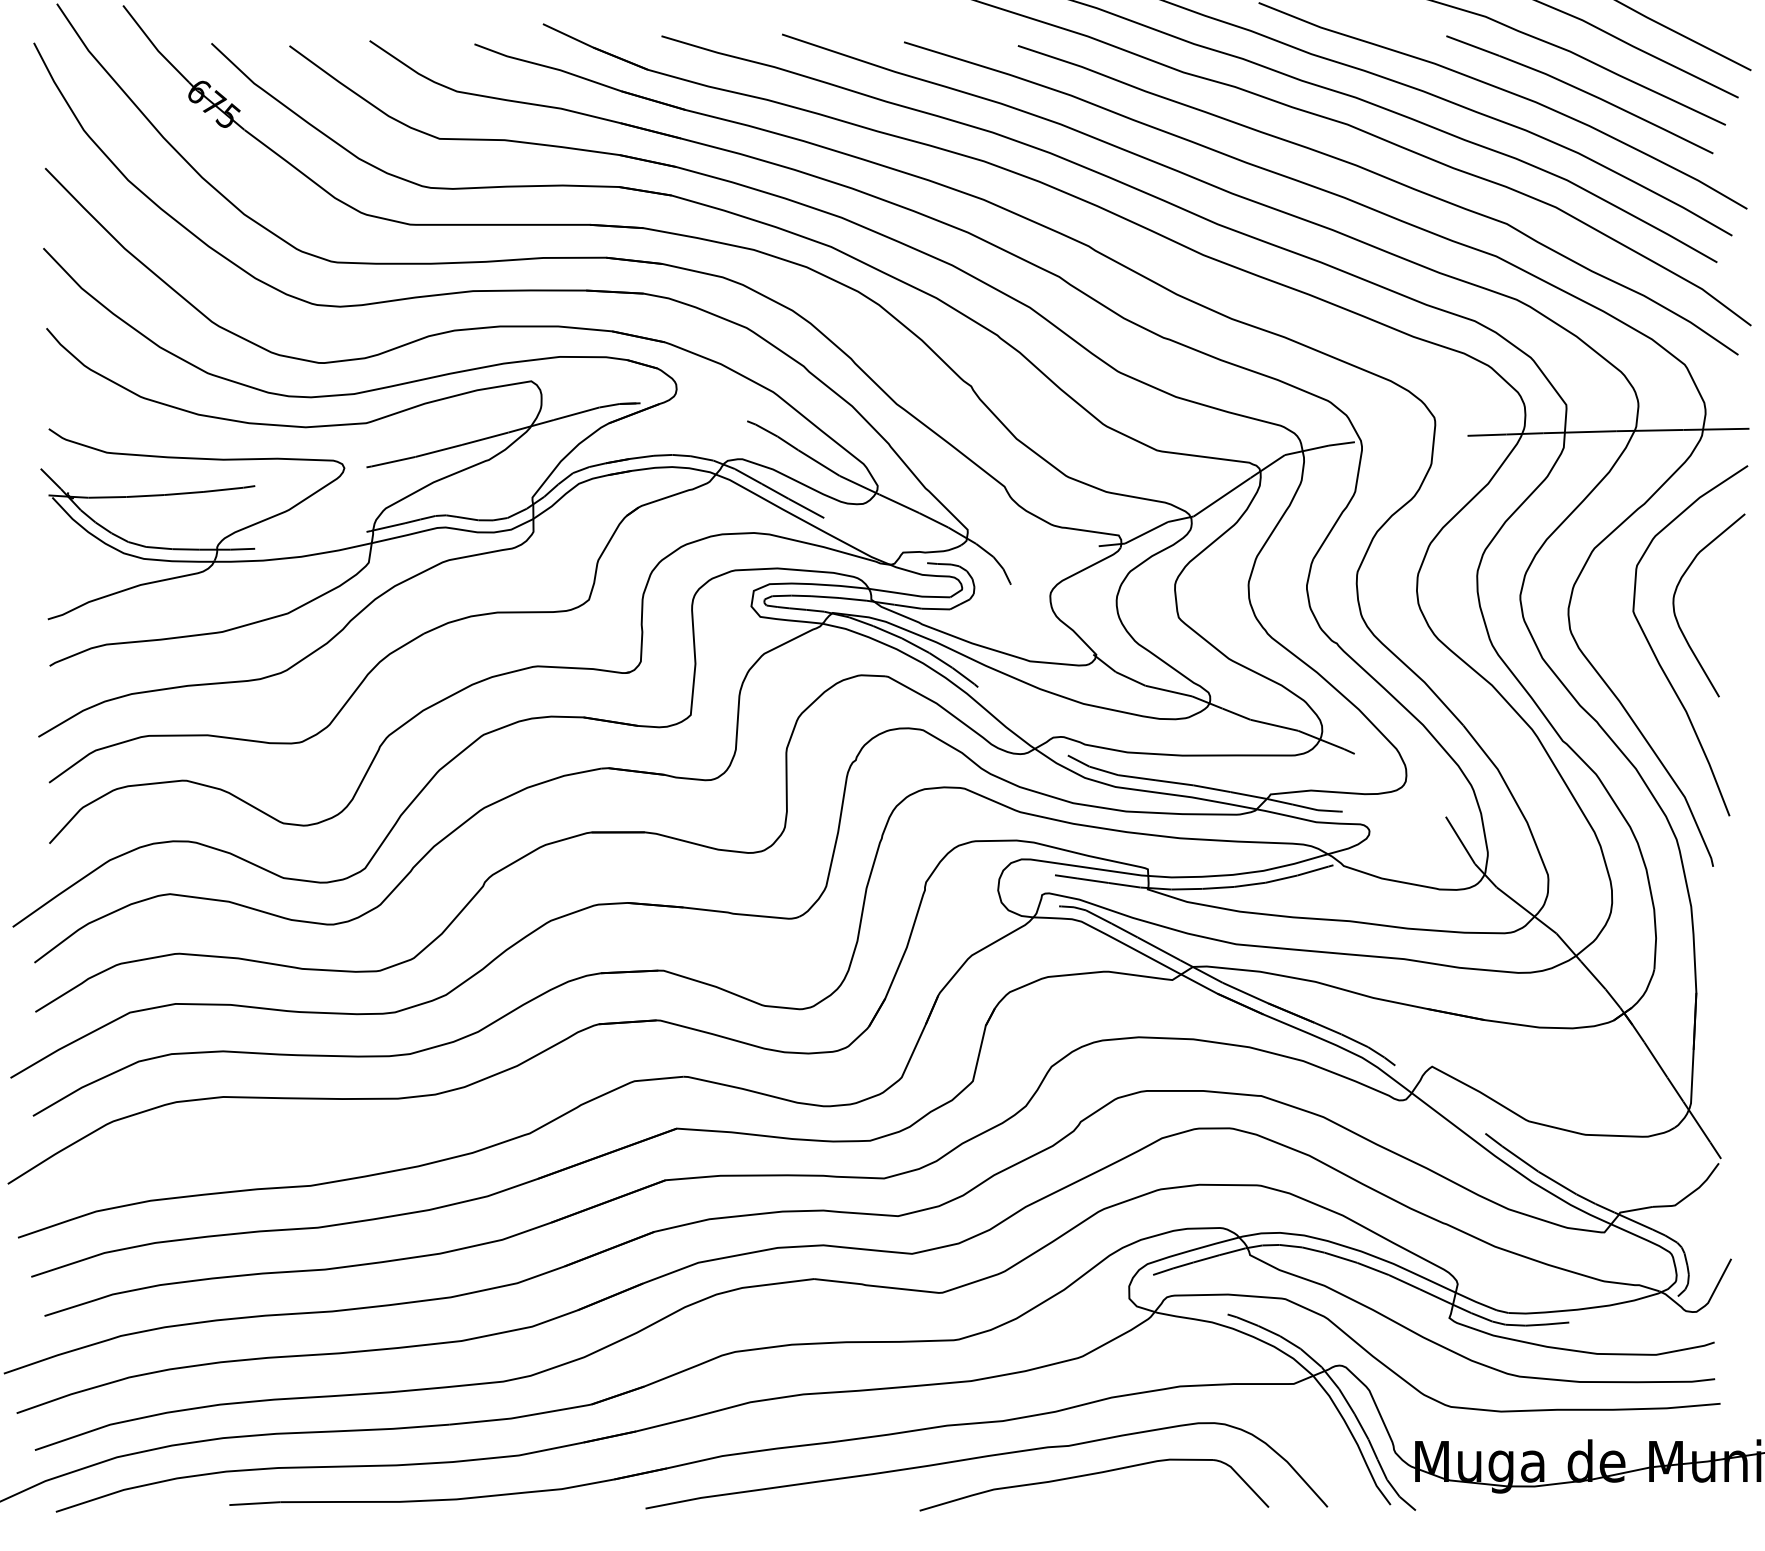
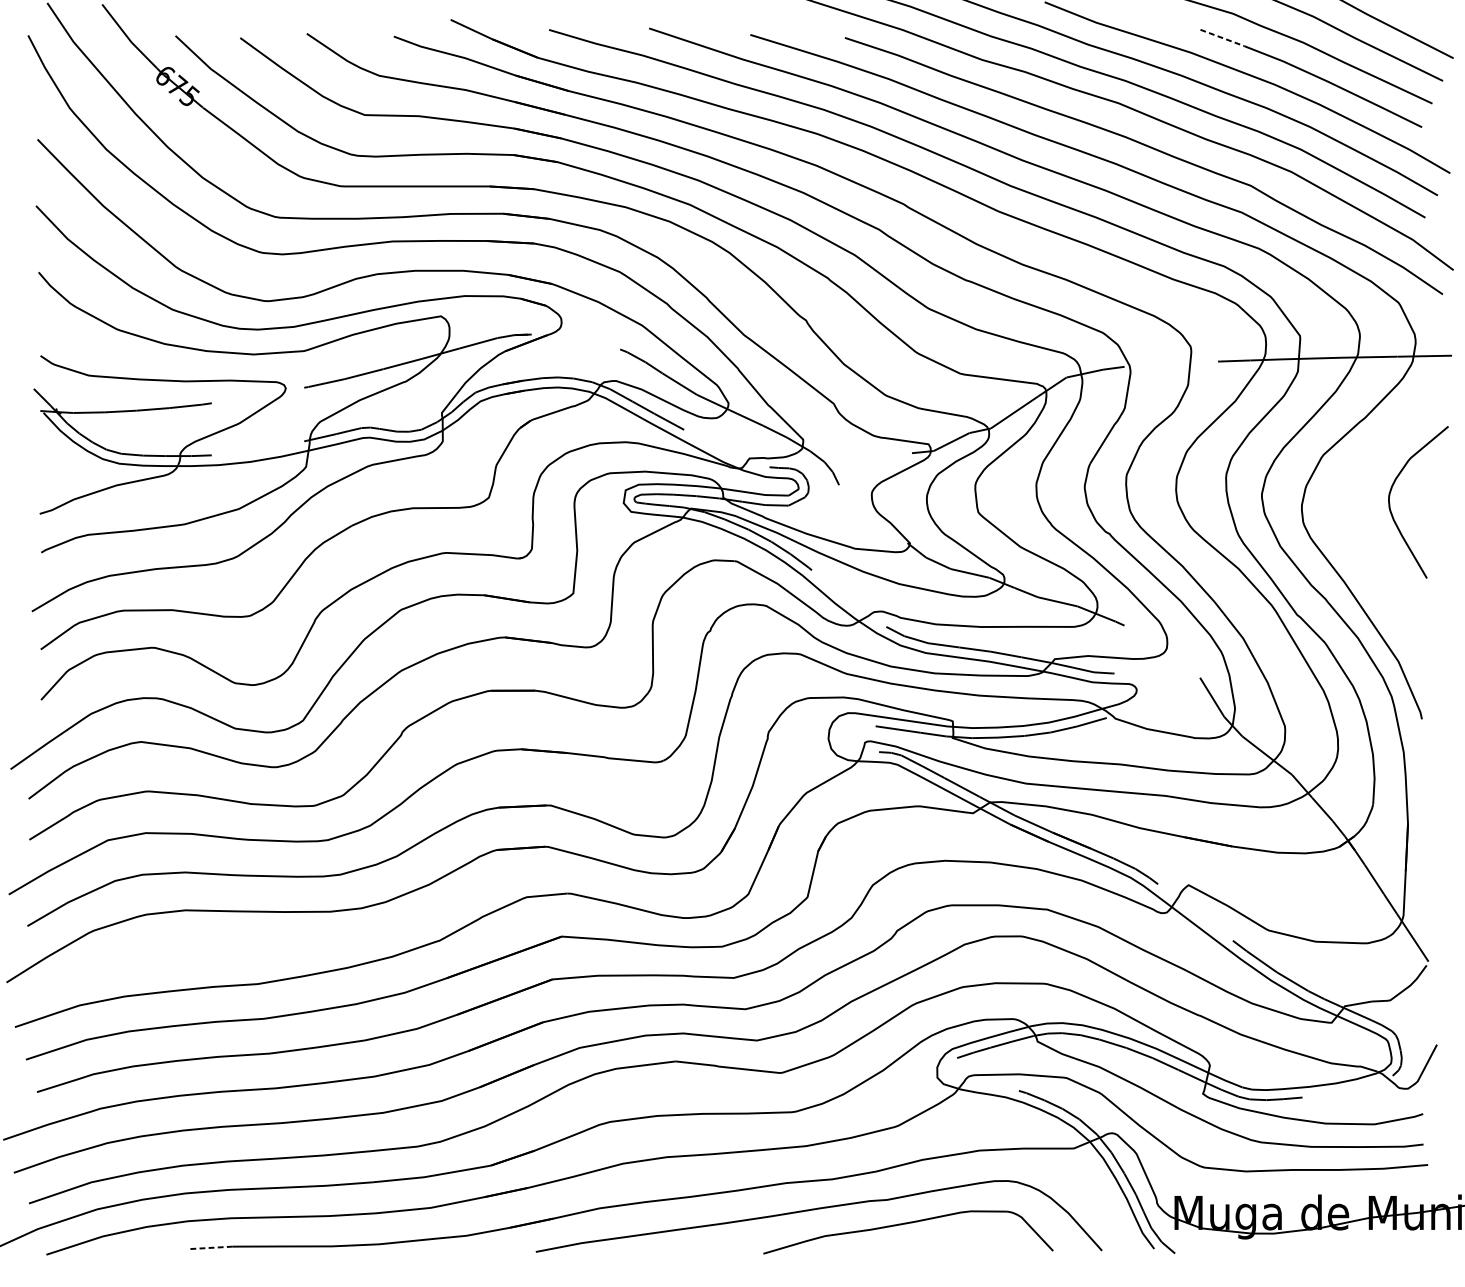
line: (1473, 46) -> (1223, 38), solid -> dashed
curve: (1657, 657) -> (1375, 545), removed
line: (254, 1503) -> (211, 1247), solid -> dashed

